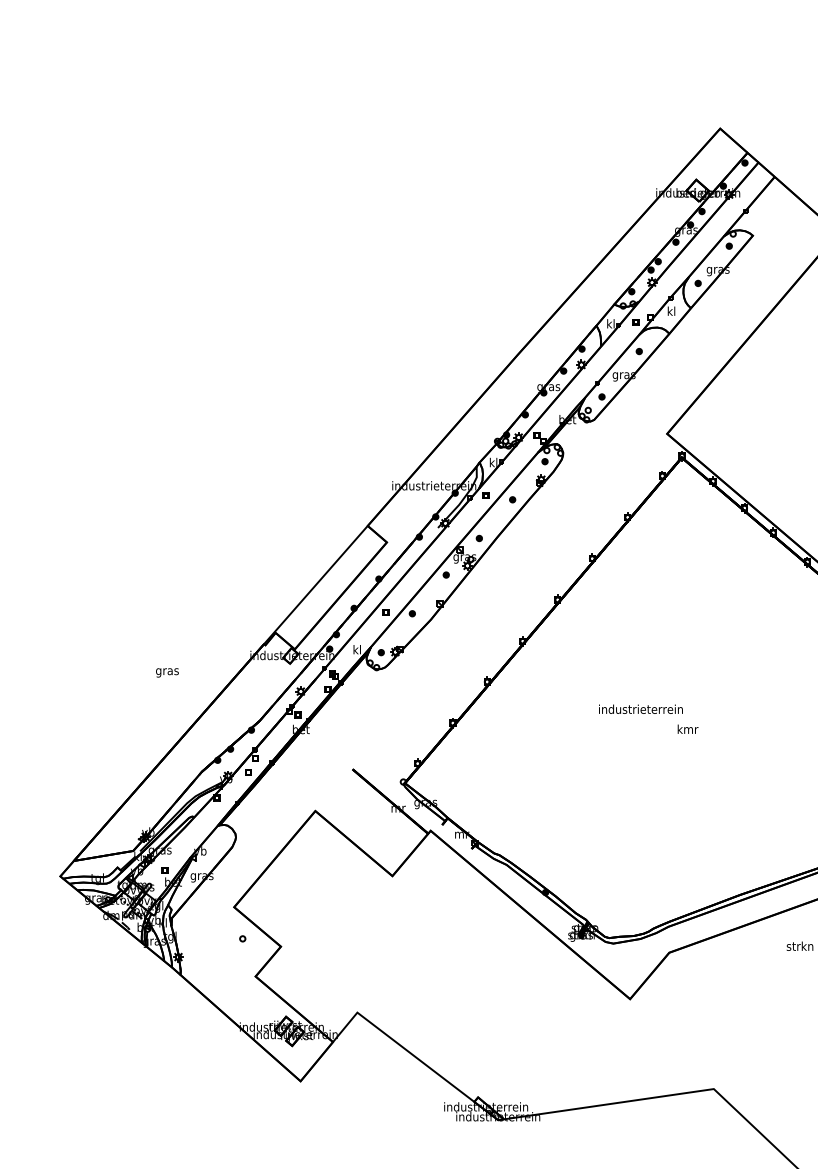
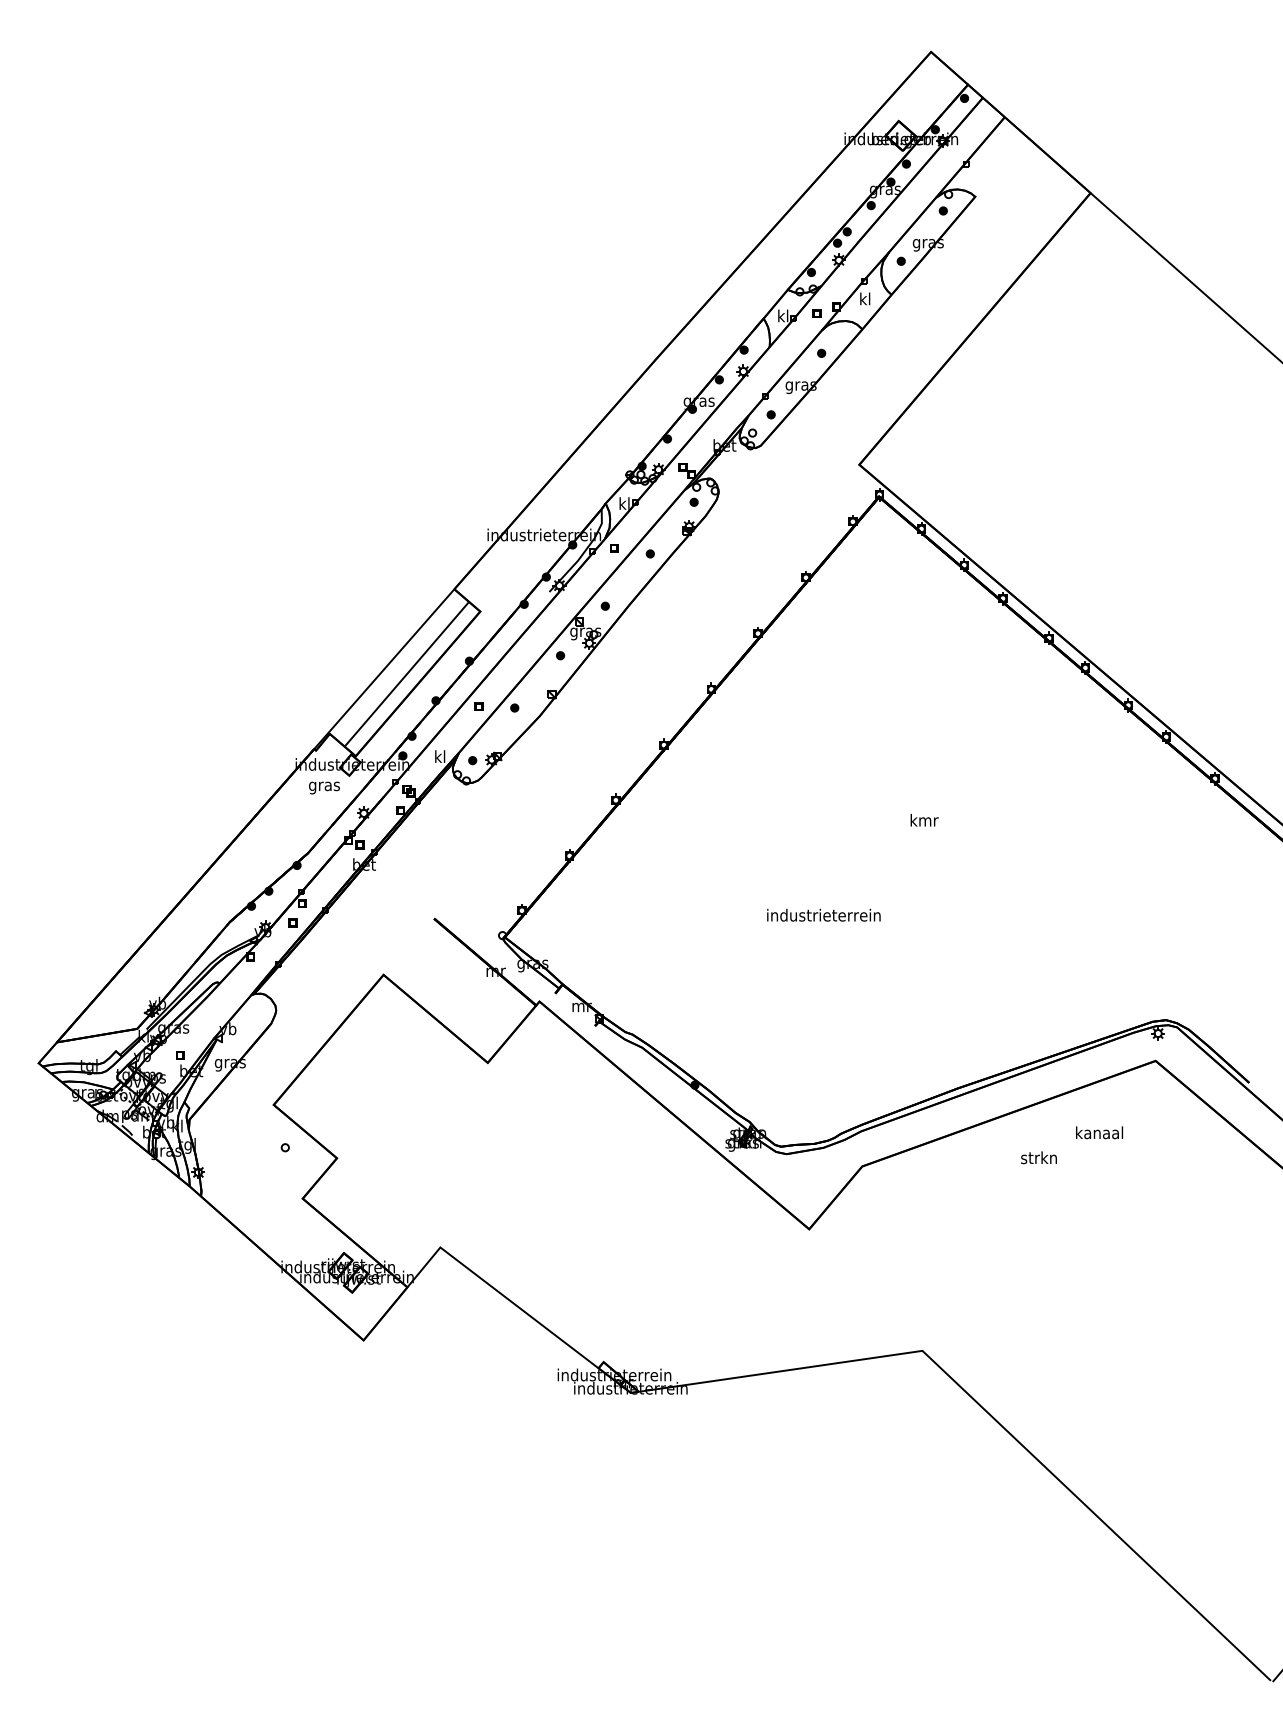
line: (332, 588) -> (406, 674), added
text: (167, 672) -> (324, 787), moved
text: (640, 708) -> (823, 914), moved
text: (687, 729) -> (924, 820), moved

